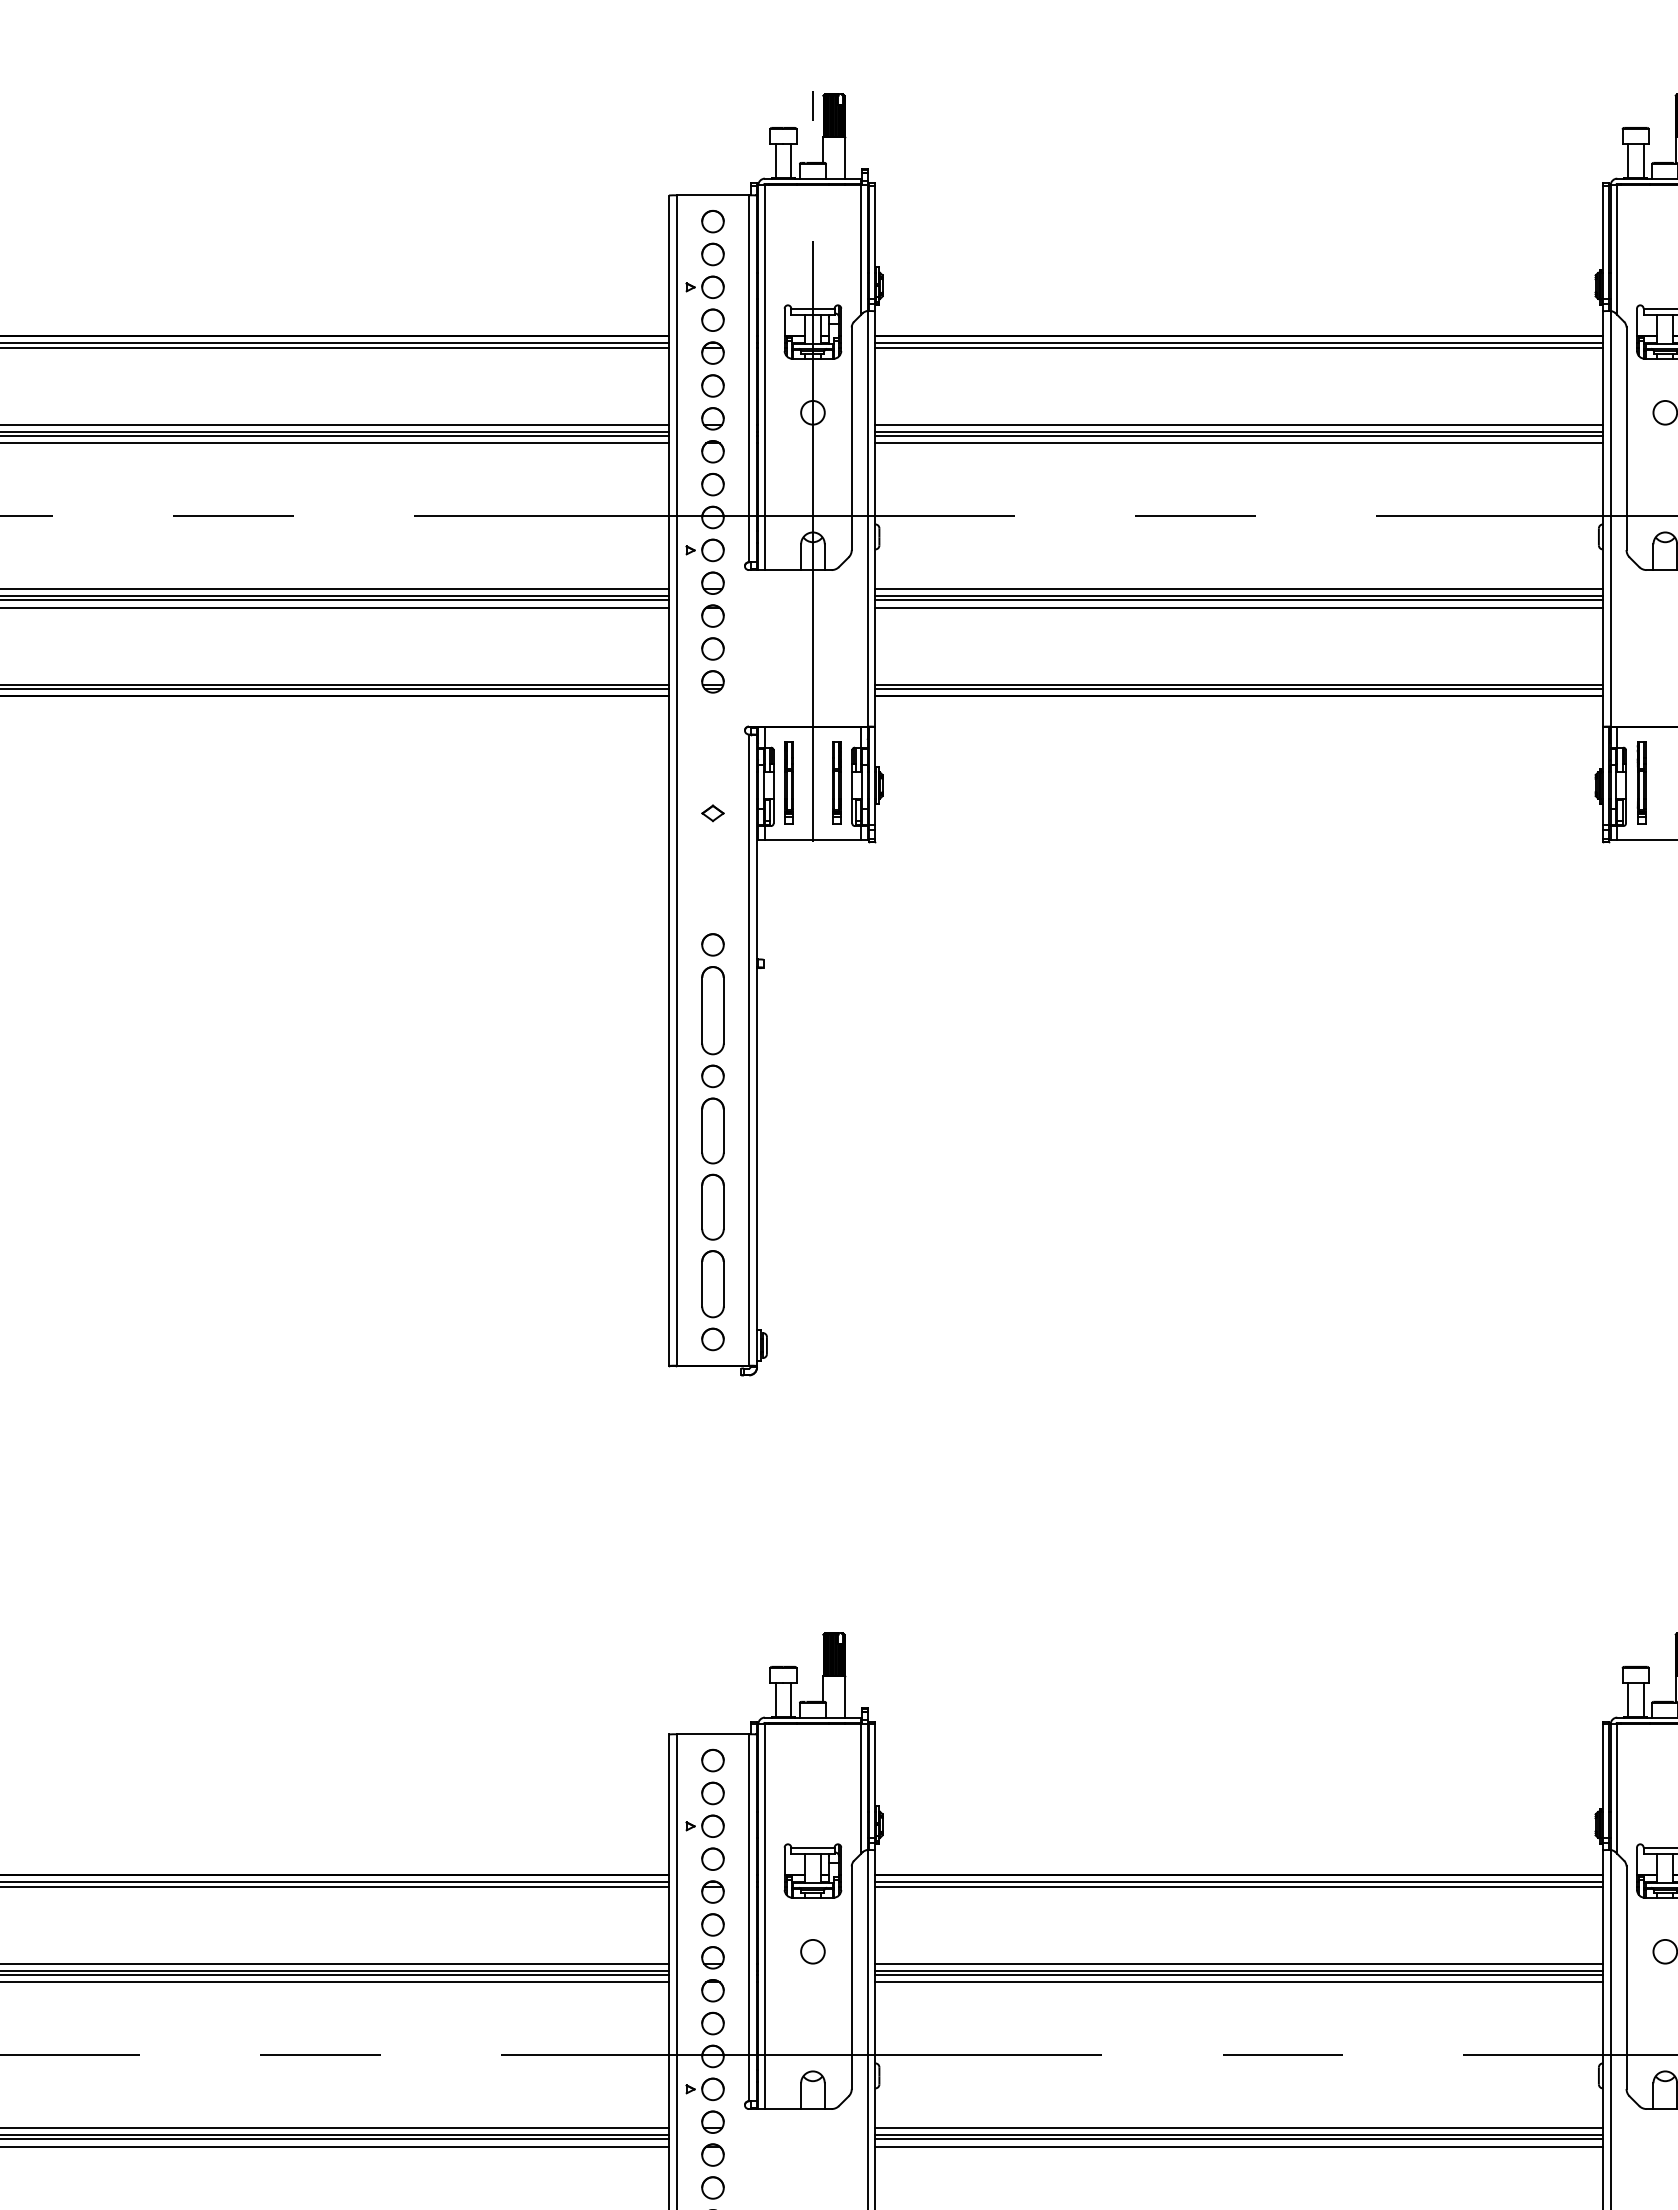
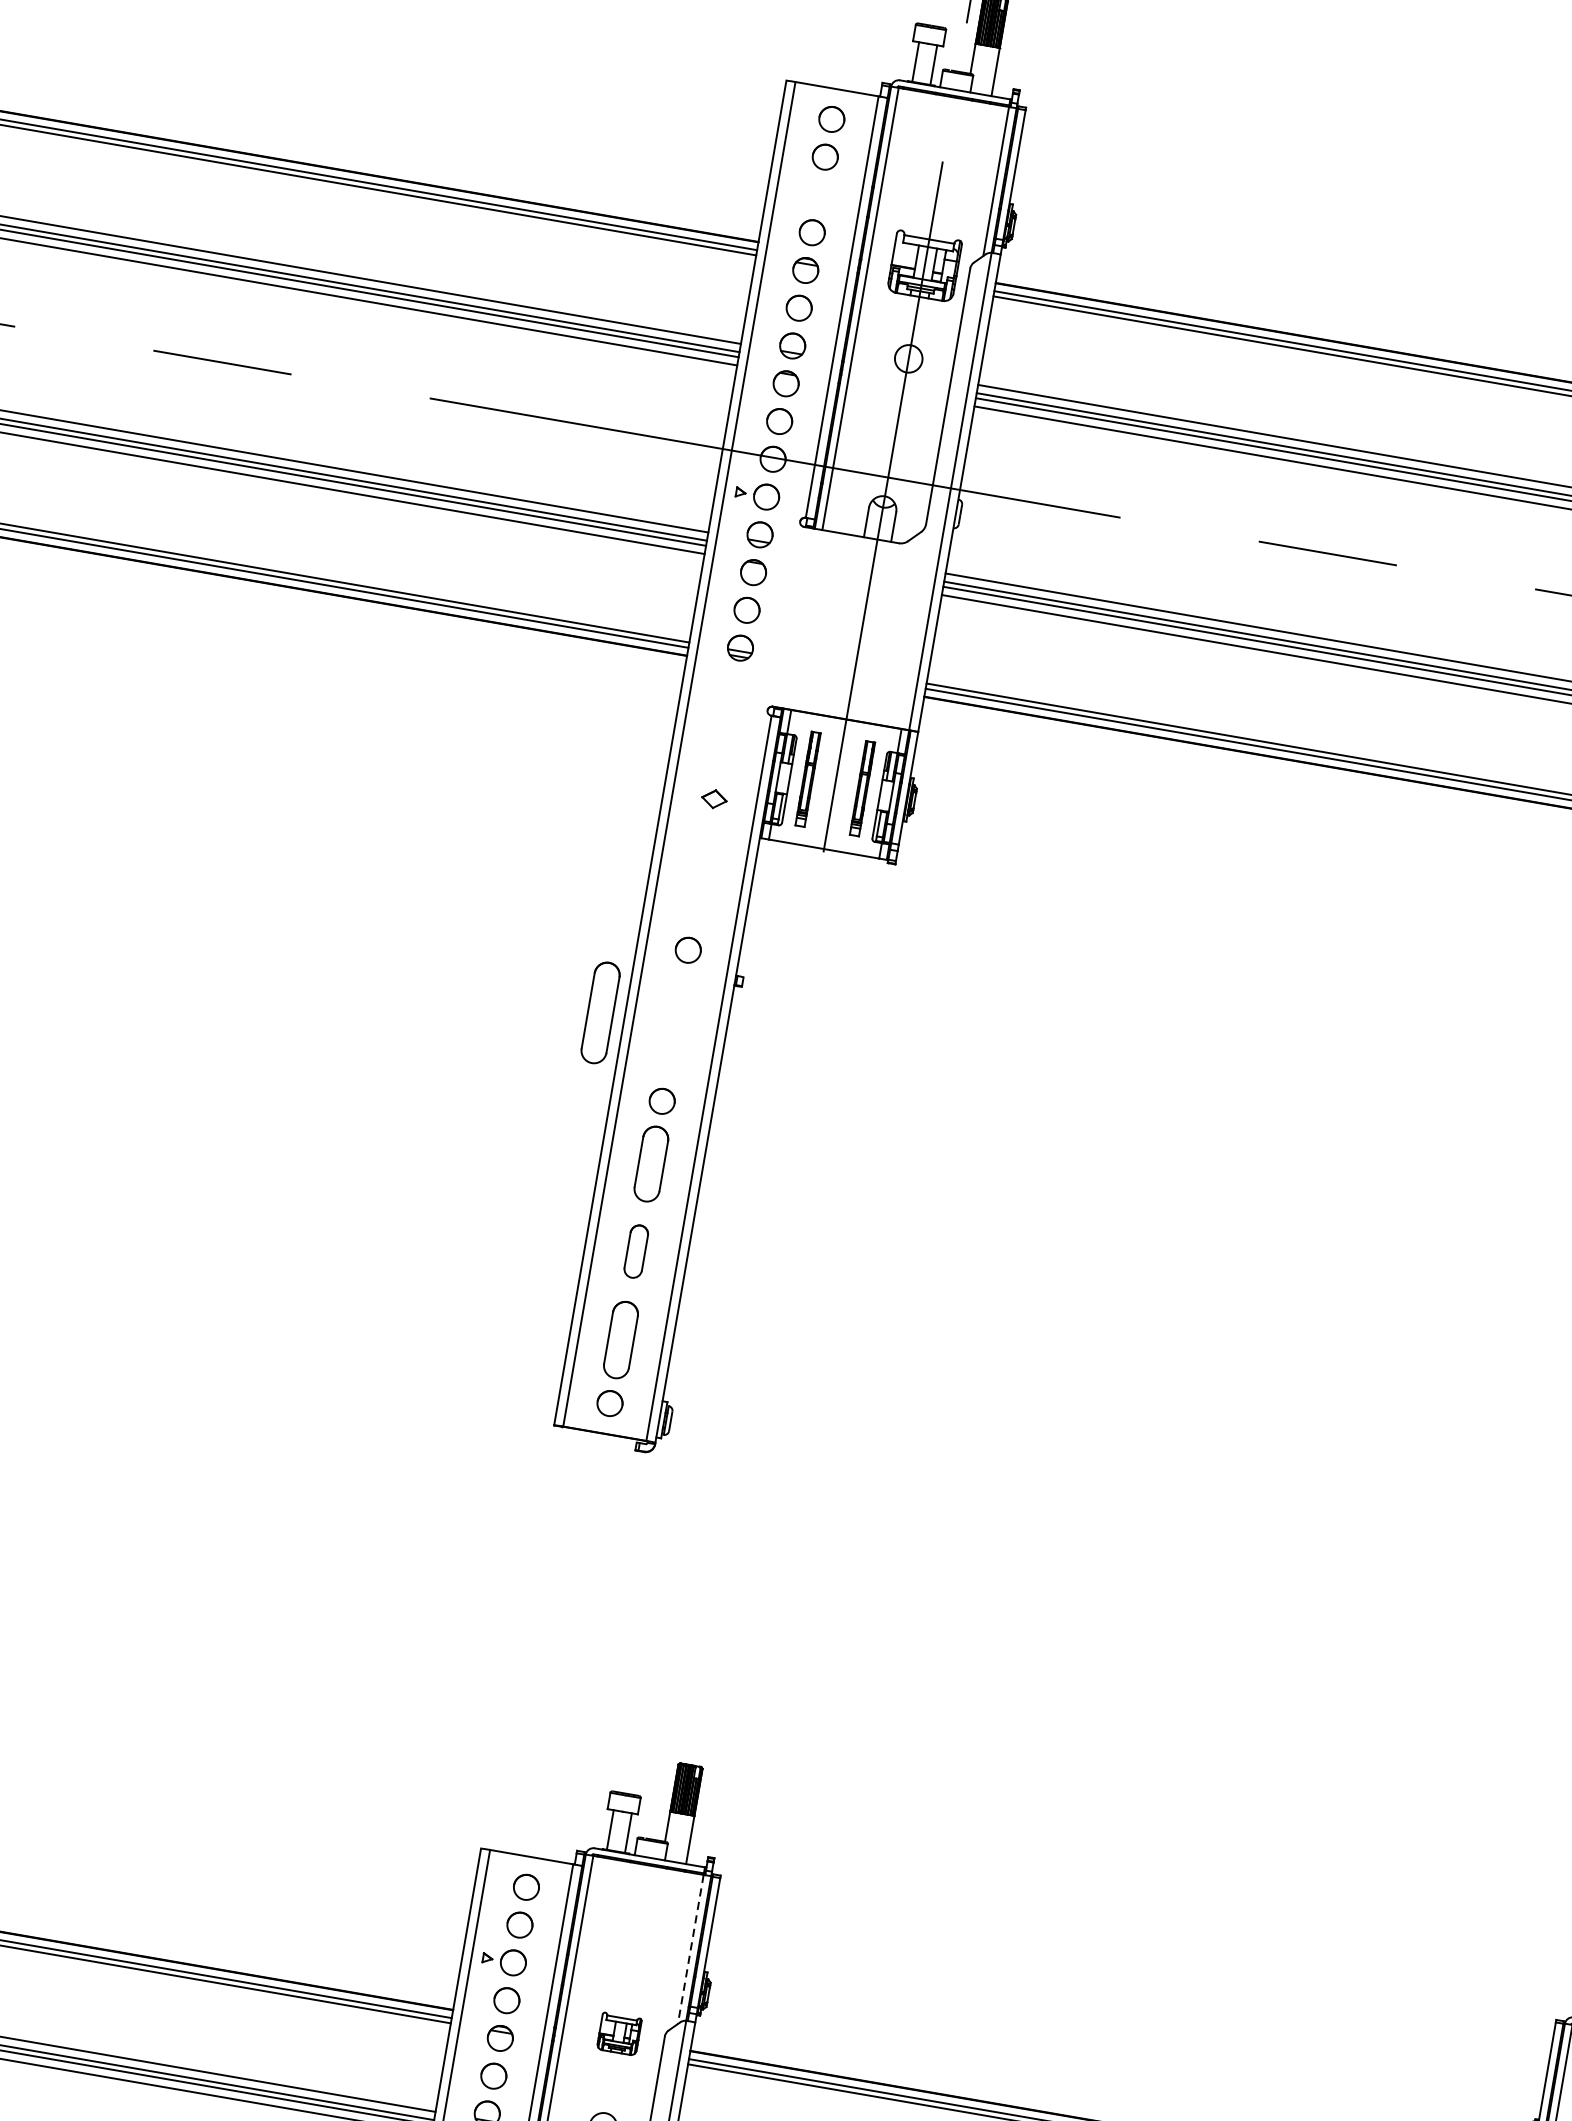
part: (704, 286) -> (809, 192), removed
part: (712, 1010) -> (600, 1012), moved
part: (712, 1206) -> (635, 1250), size x0.7
line: (860, 1789) -> (690, 1949), solid -> dashed
part: (812, 1870) -> (618, 2033), size x0.6

